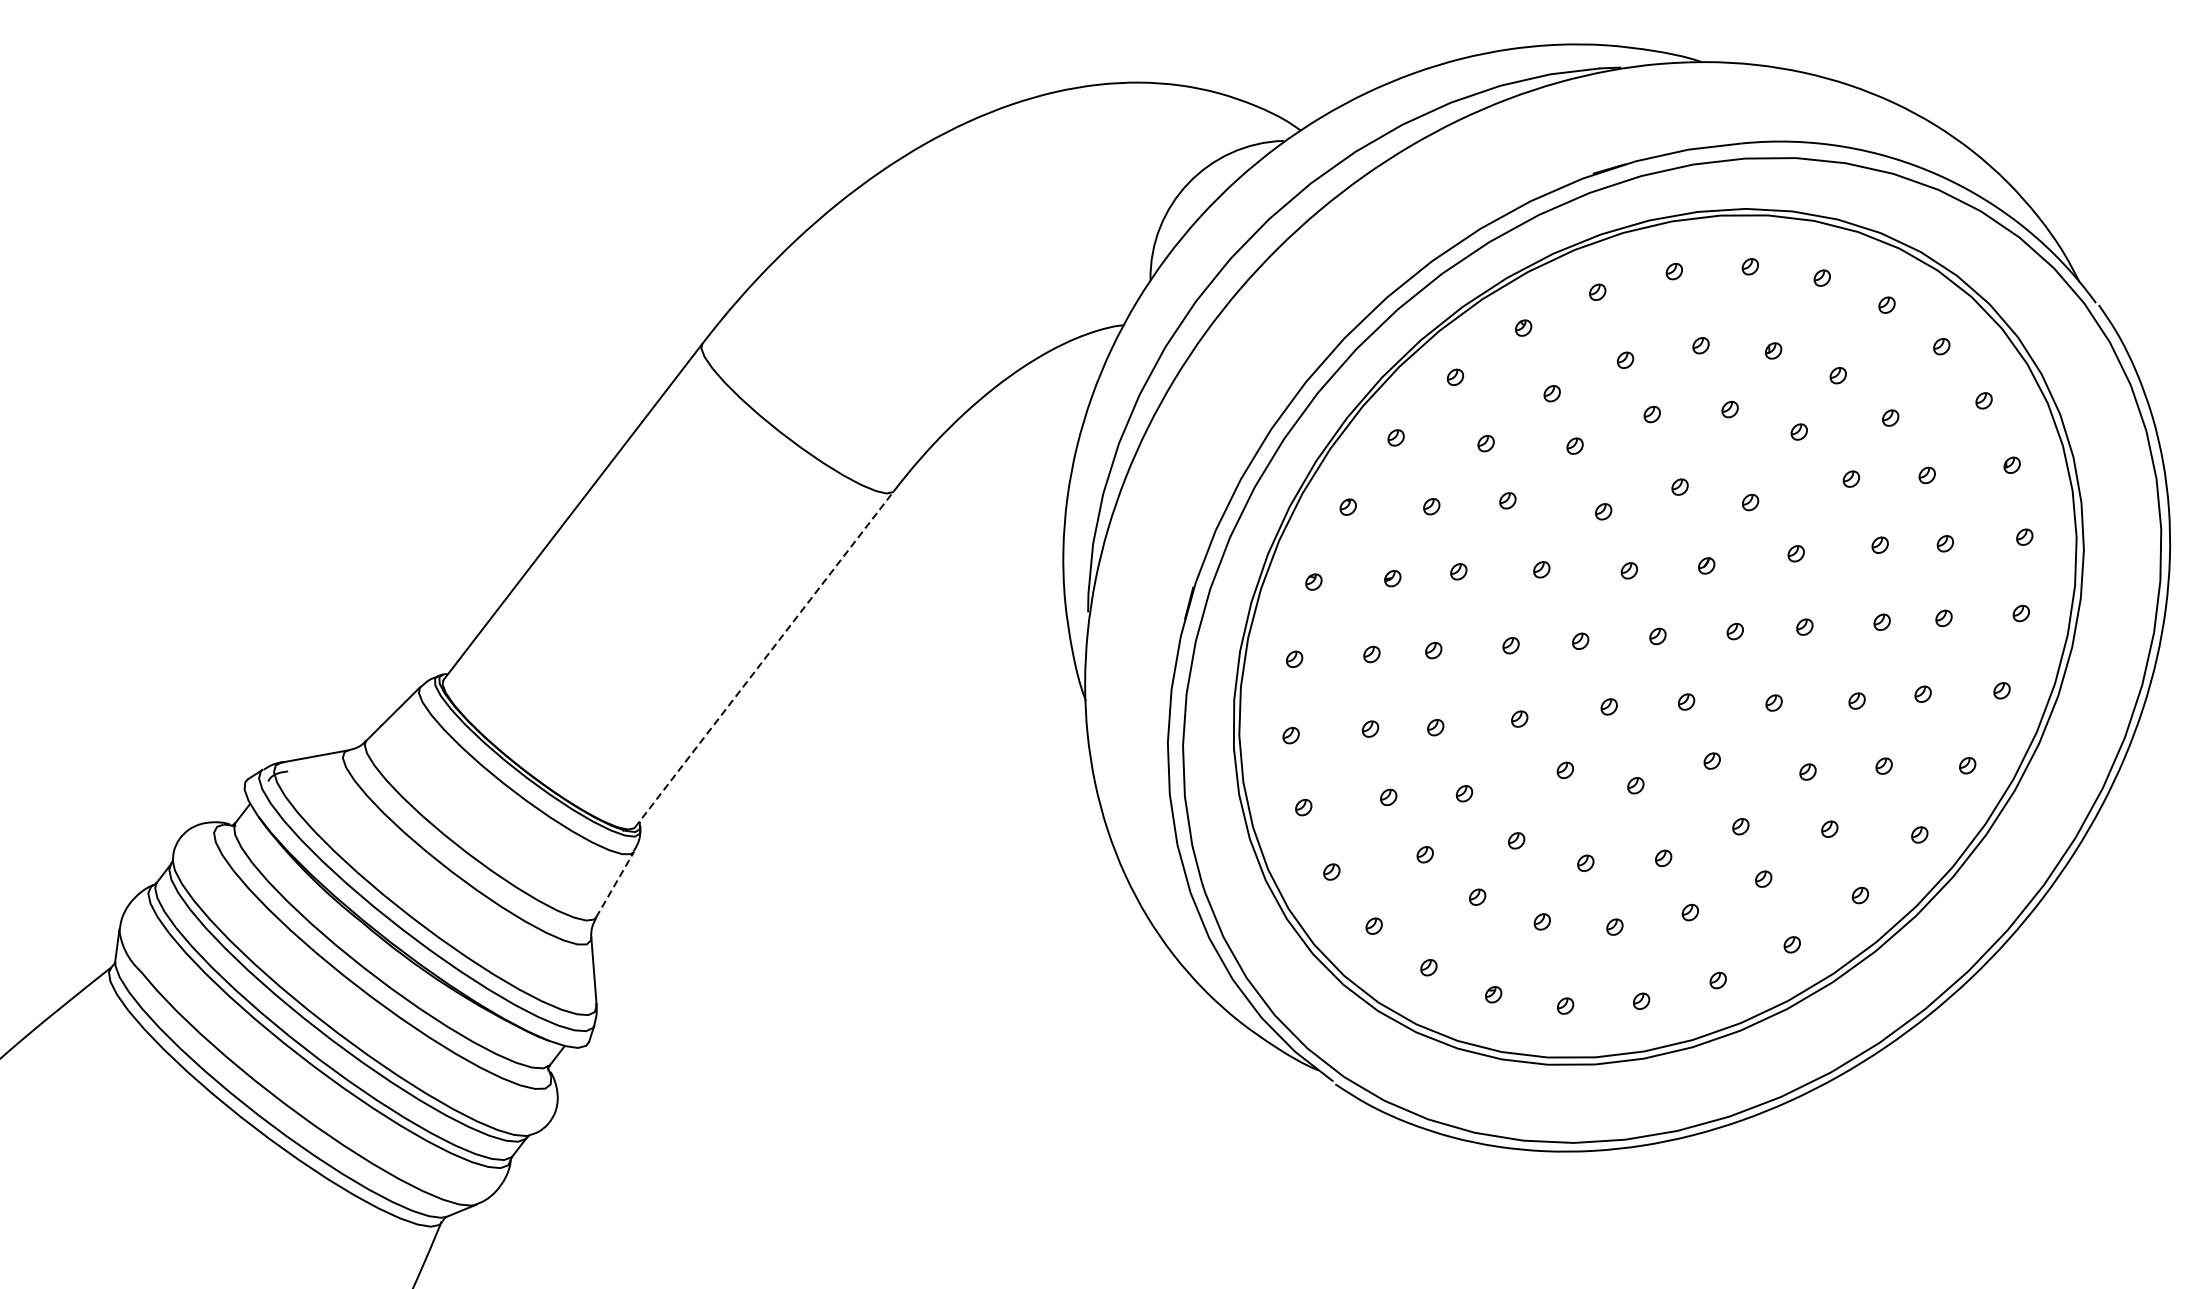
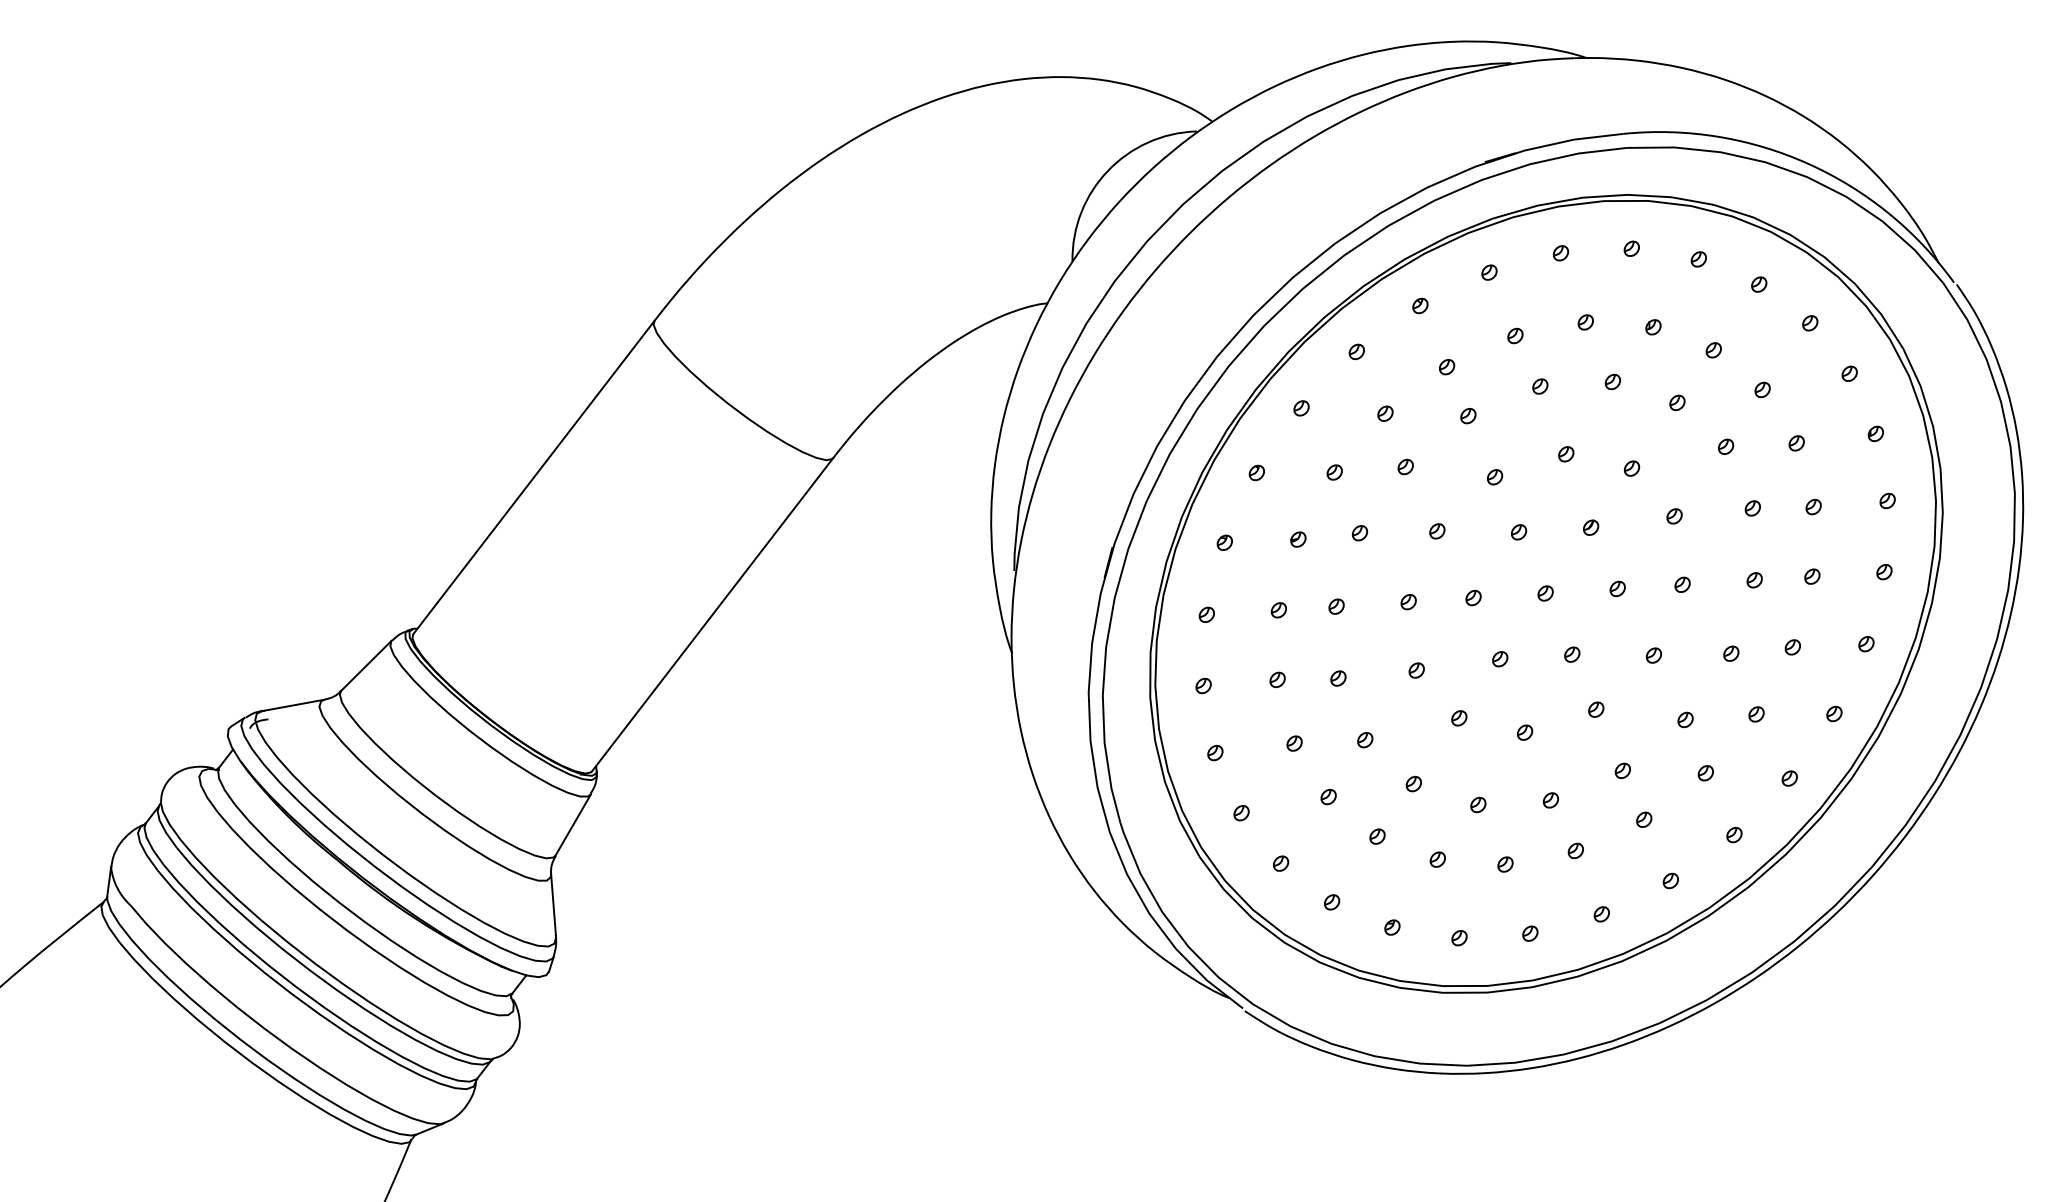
line: (764, 660) -> (712, 615), dashed -> solid
line: (615, 884) -> (573, 824), dashed -> solid

